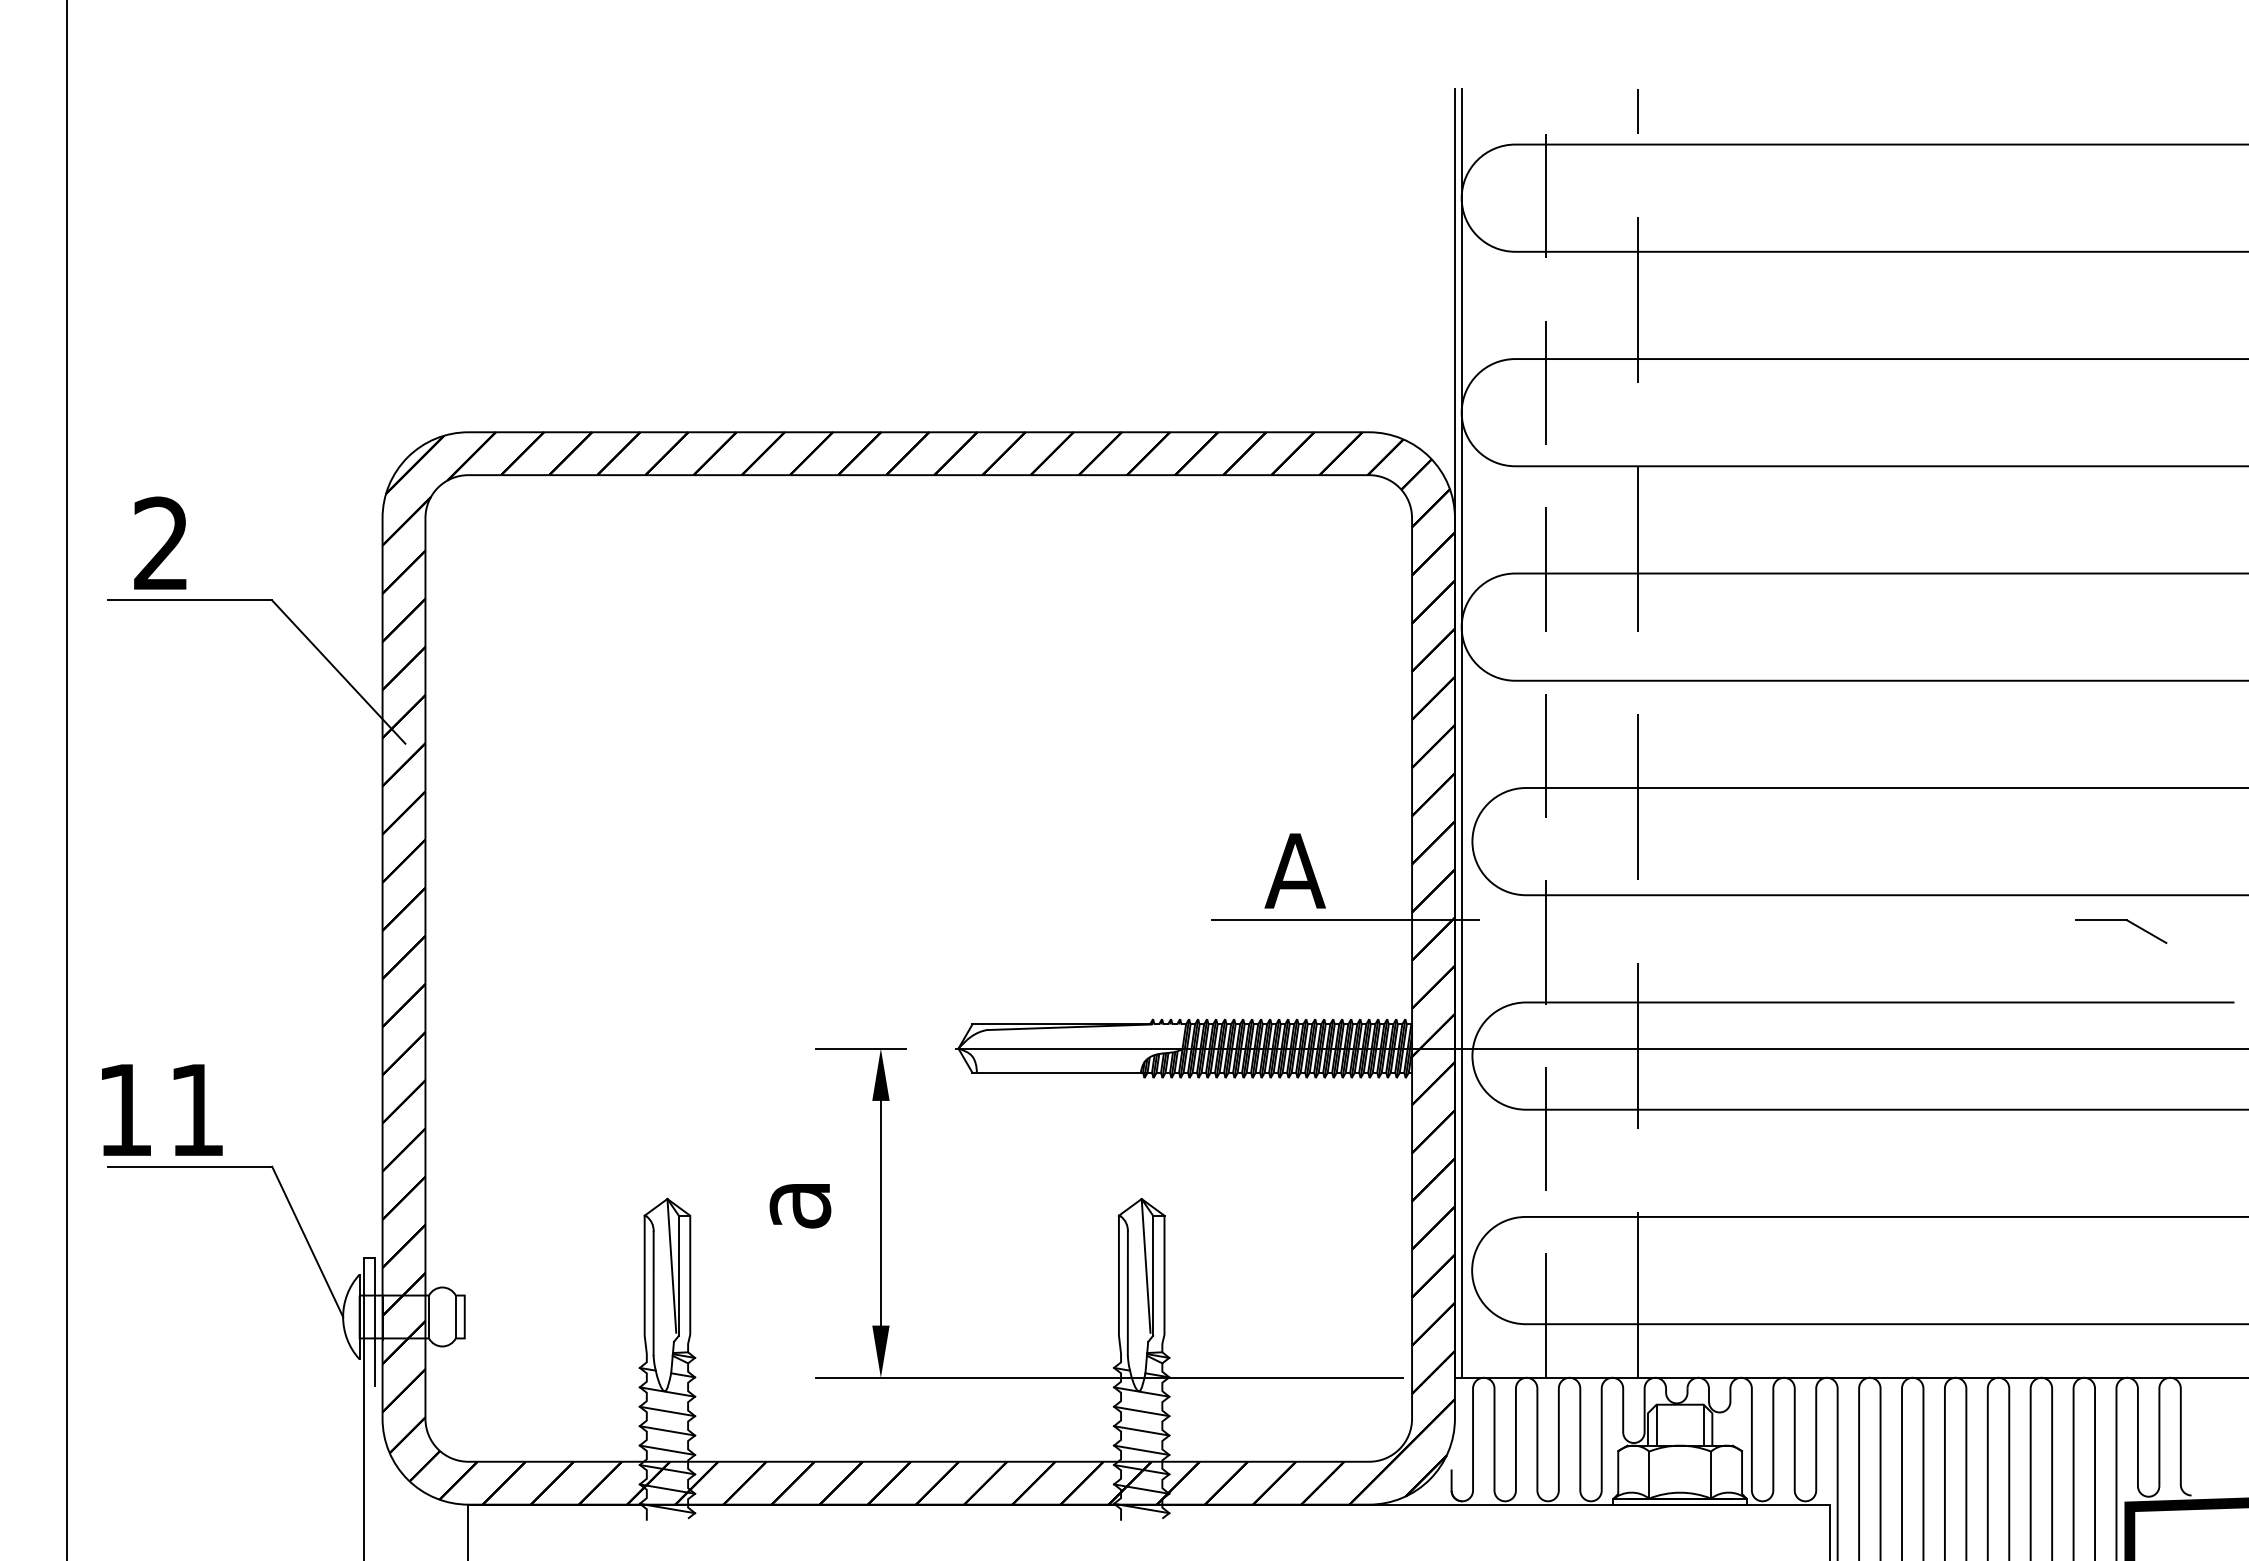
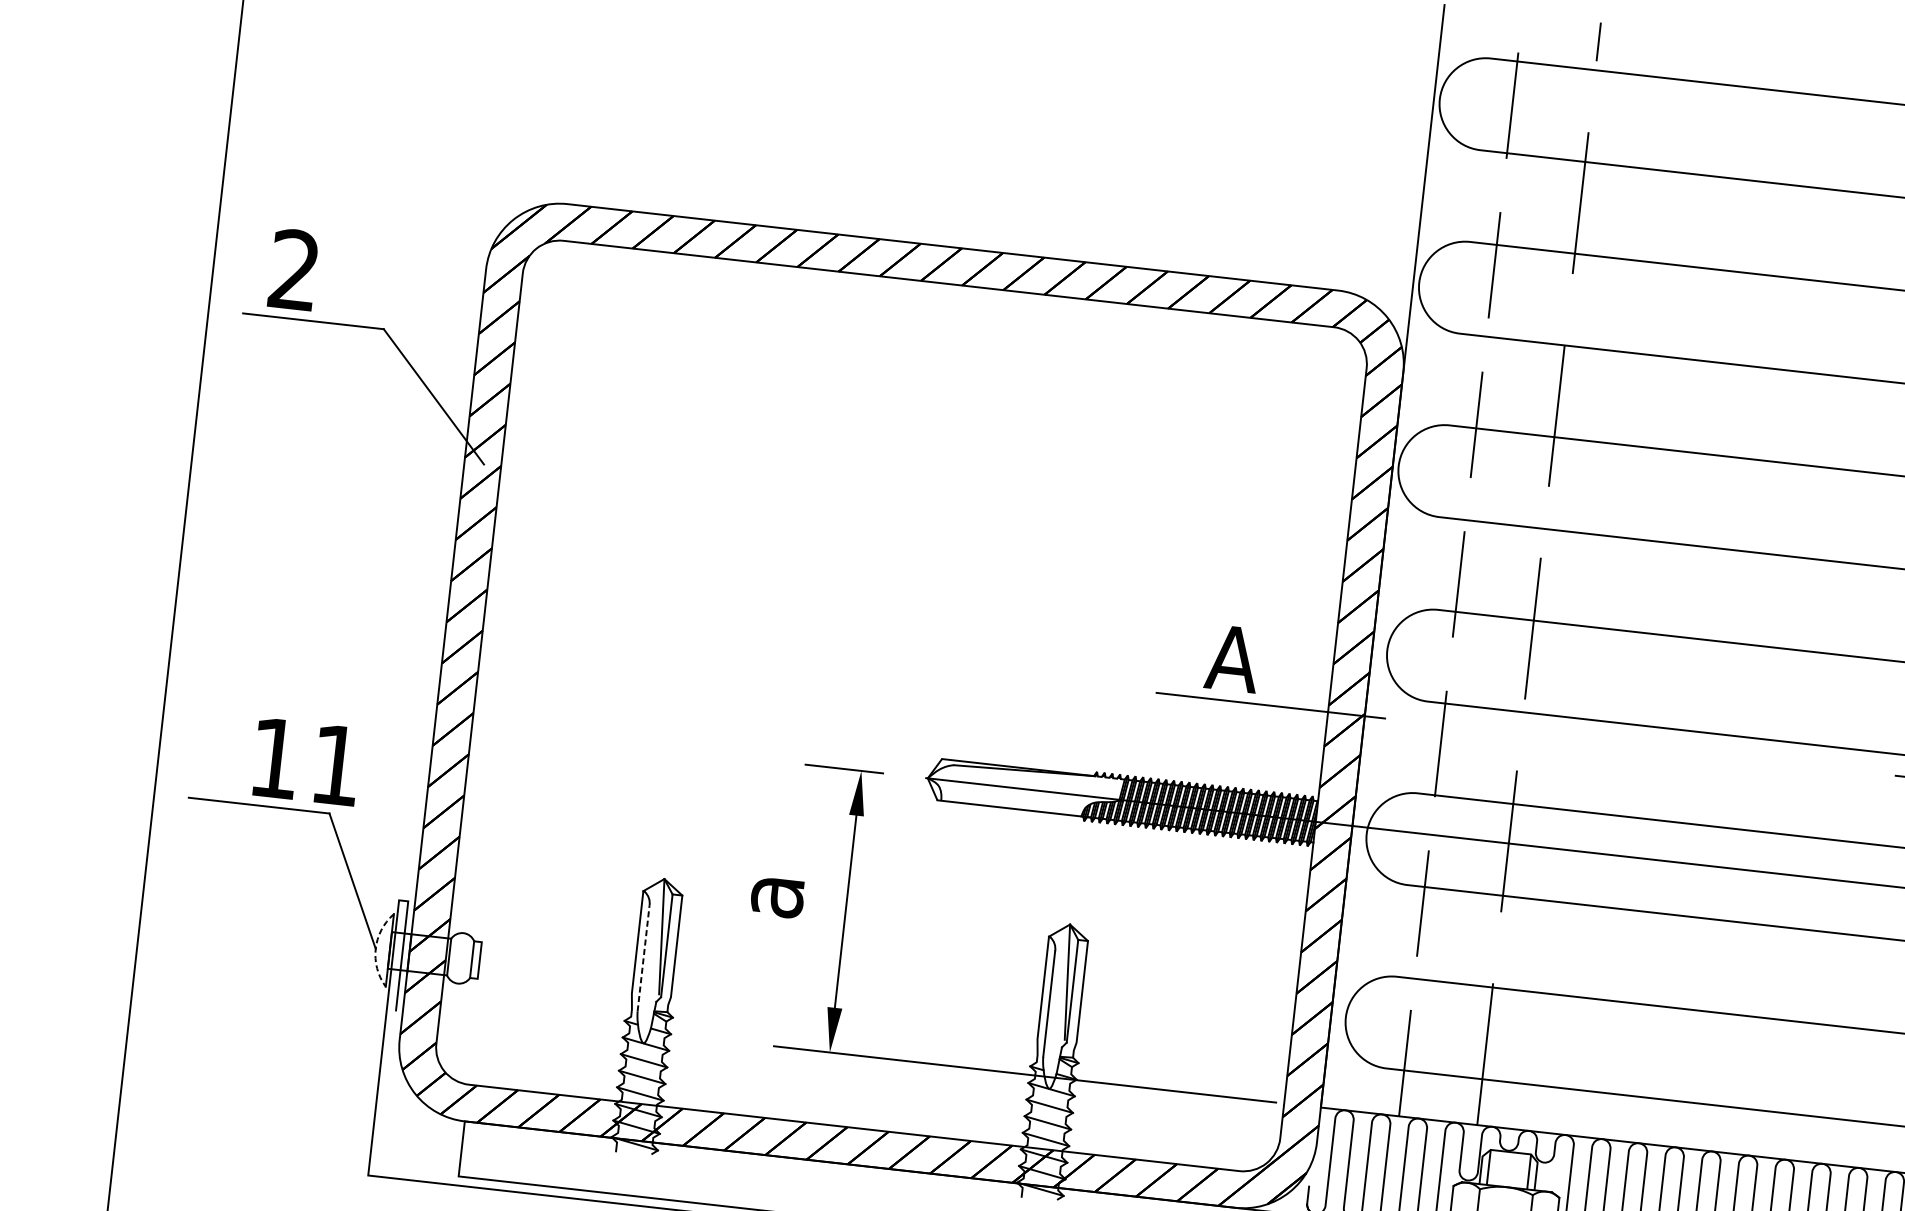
line: (1461, 732) -> (1388, 556), removed
text: (162, 1109) -> (307, 761), moved
line: (653, 1293) -> (643, 958), solid -> dashed
arc: (343, 1316) -> (376, 948), solid -> dashed

